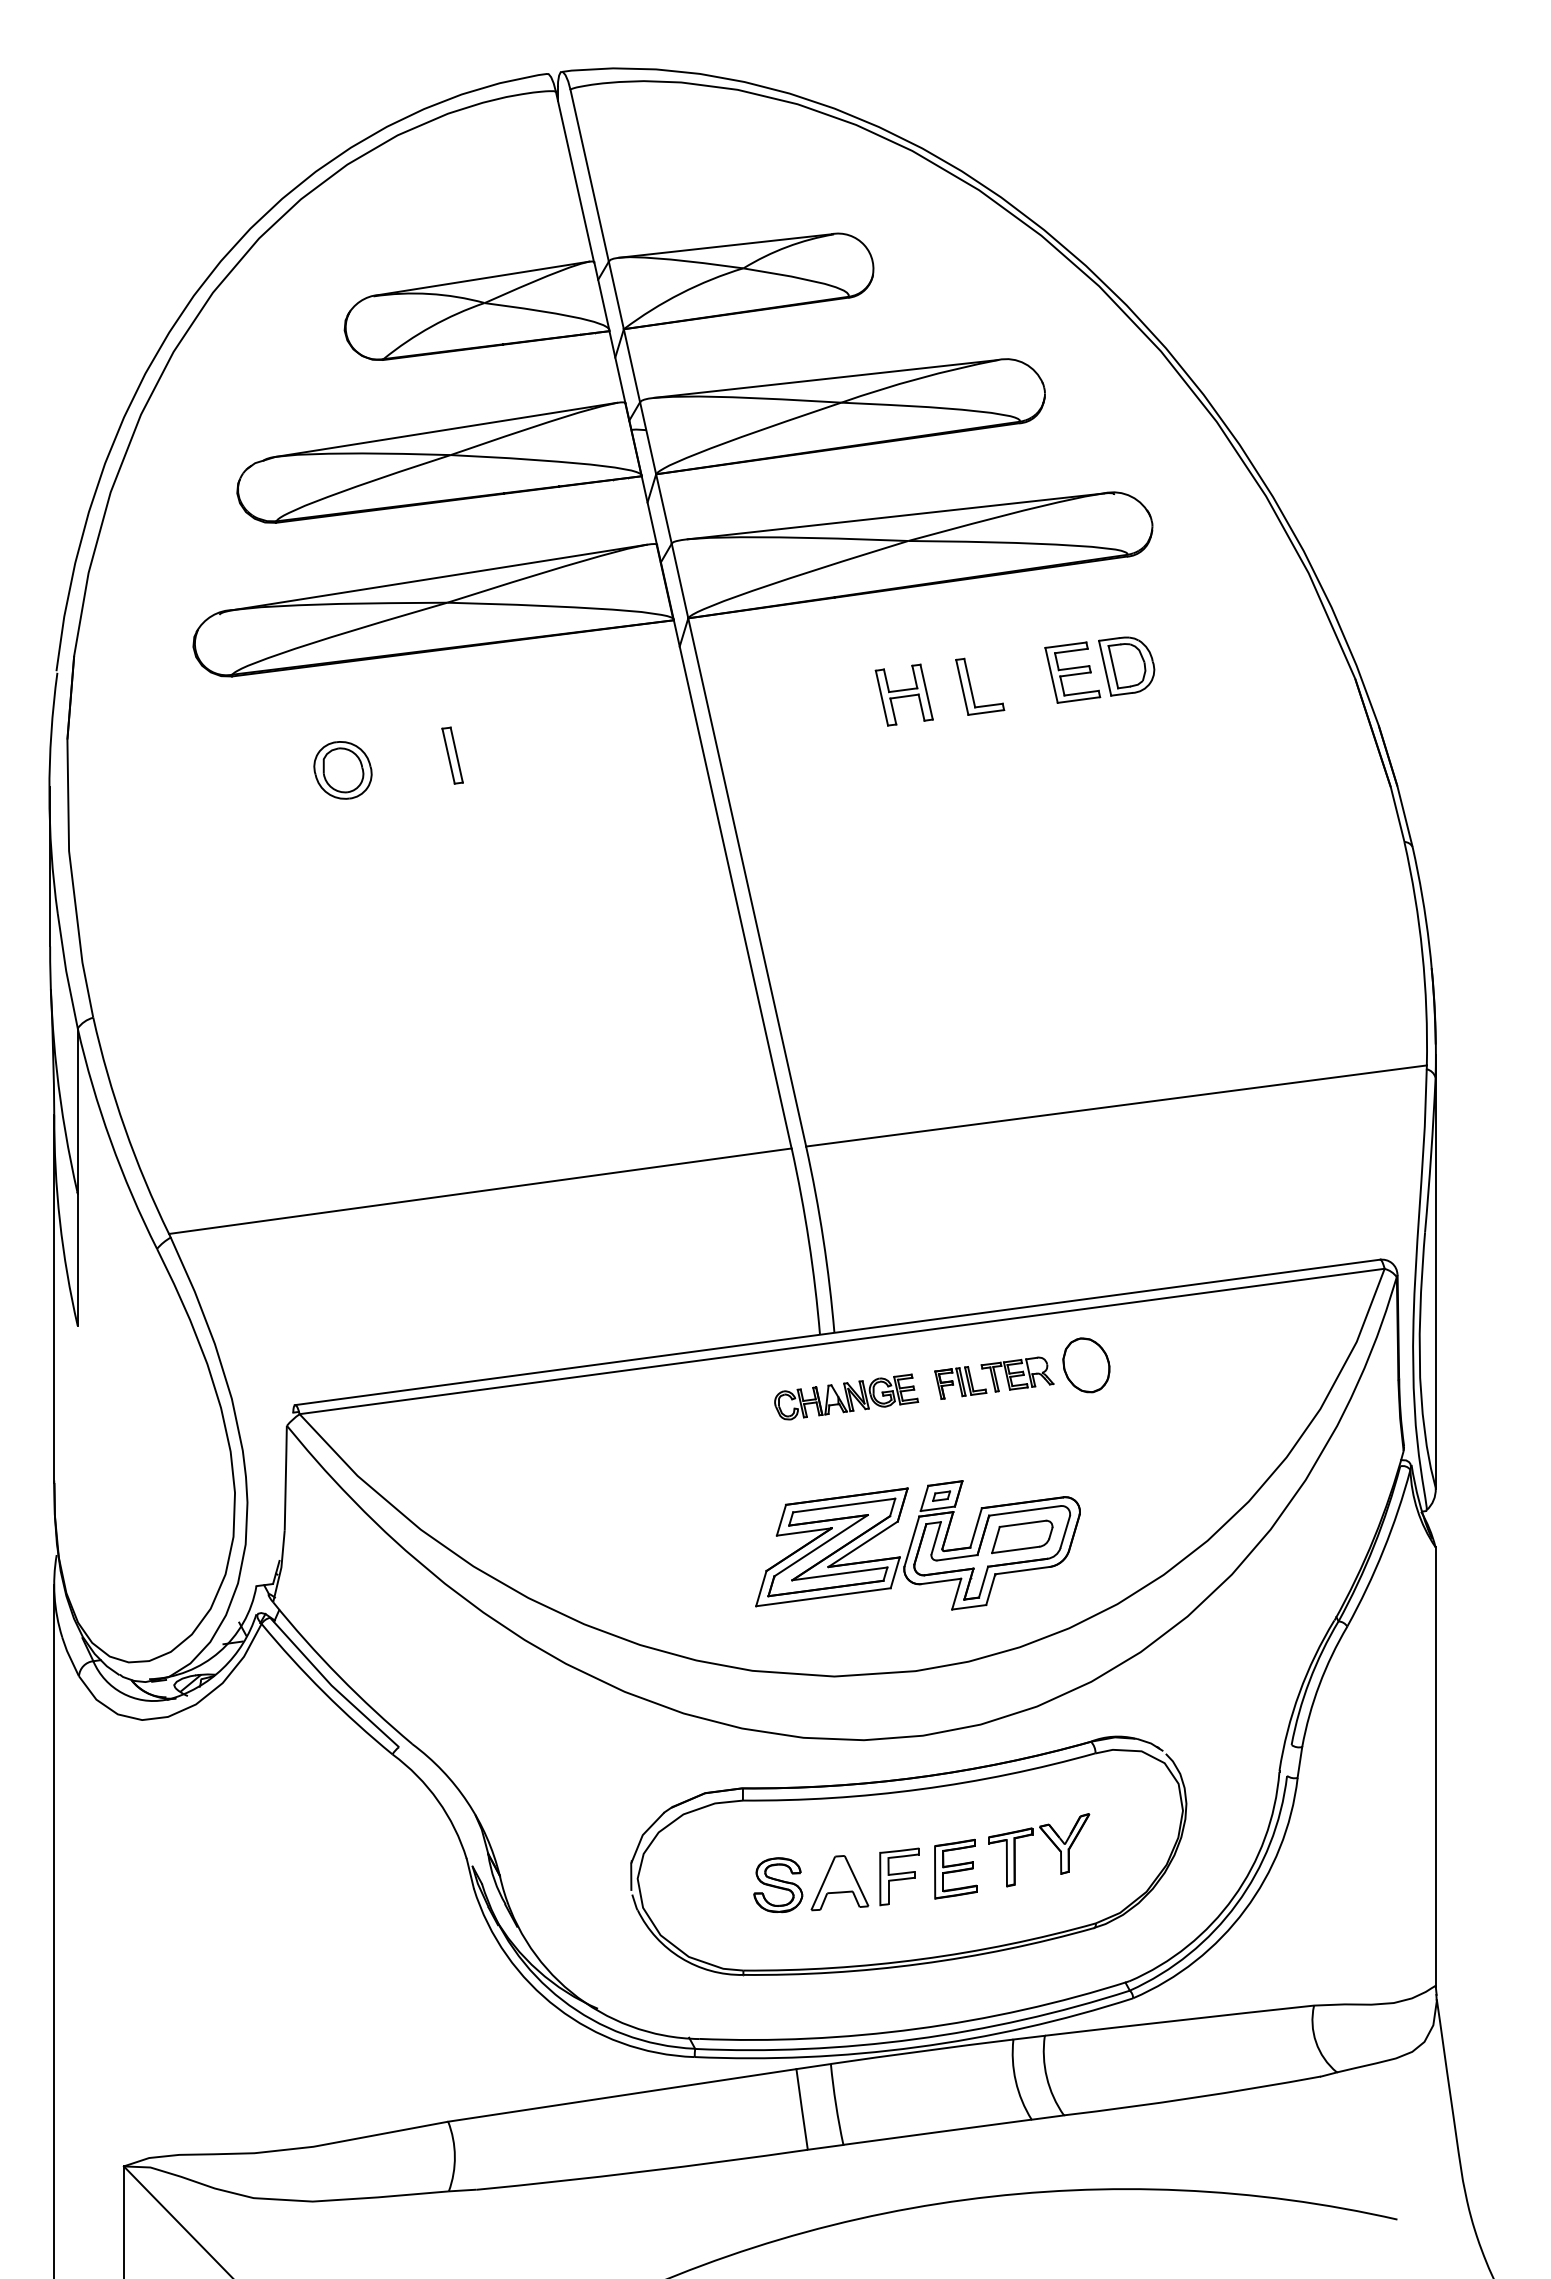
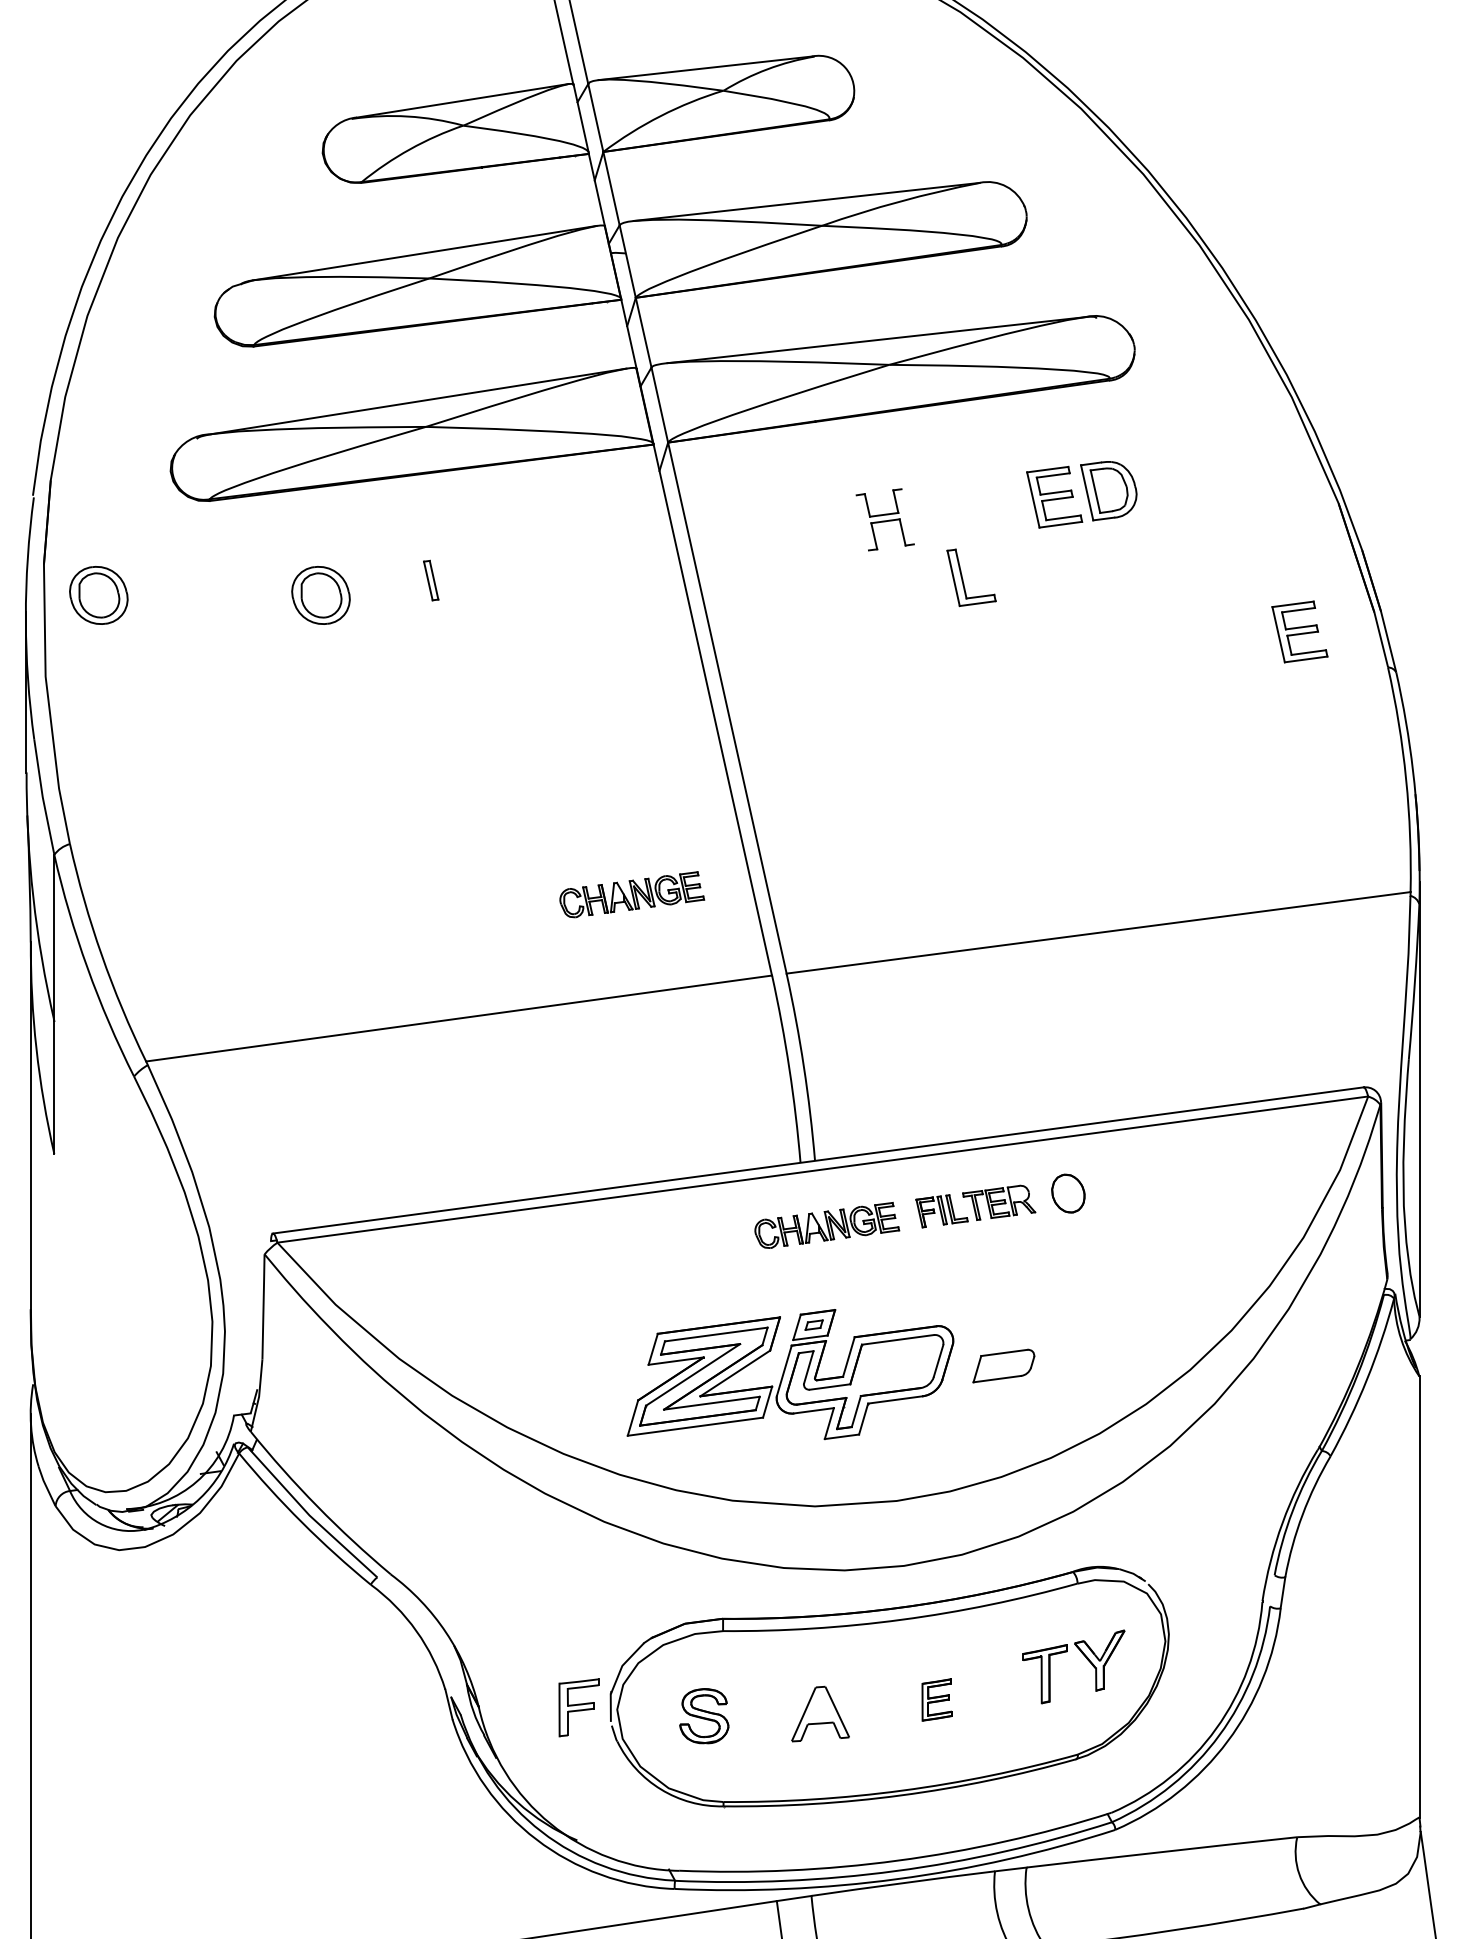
part: (972, 689) -> (963, 580), moved
line: (926, 691) -> (907, 516), removed
line: (881, 697) -> (862, 522), removed
part: (452, 755) -> (431, 580), size x0.7
part: (121, 770) -> (98, 595), added
part: (1316, 806) -> (1299, 631), added
part: (652, 1067) -> (632, 894), added
part: (1086, 1365) -> (1068, 1193), size x0.7
part: (917, 1545) -> (789, 1374), moved
part: (1049, 1840) -> (1084, 1657), moved
part: (955, 1868) -> (936, 1699), size x0.7
part: (899, 1876) -> (578, 1707), moved
part: (778, 1885) -> (704, 1716), moved

